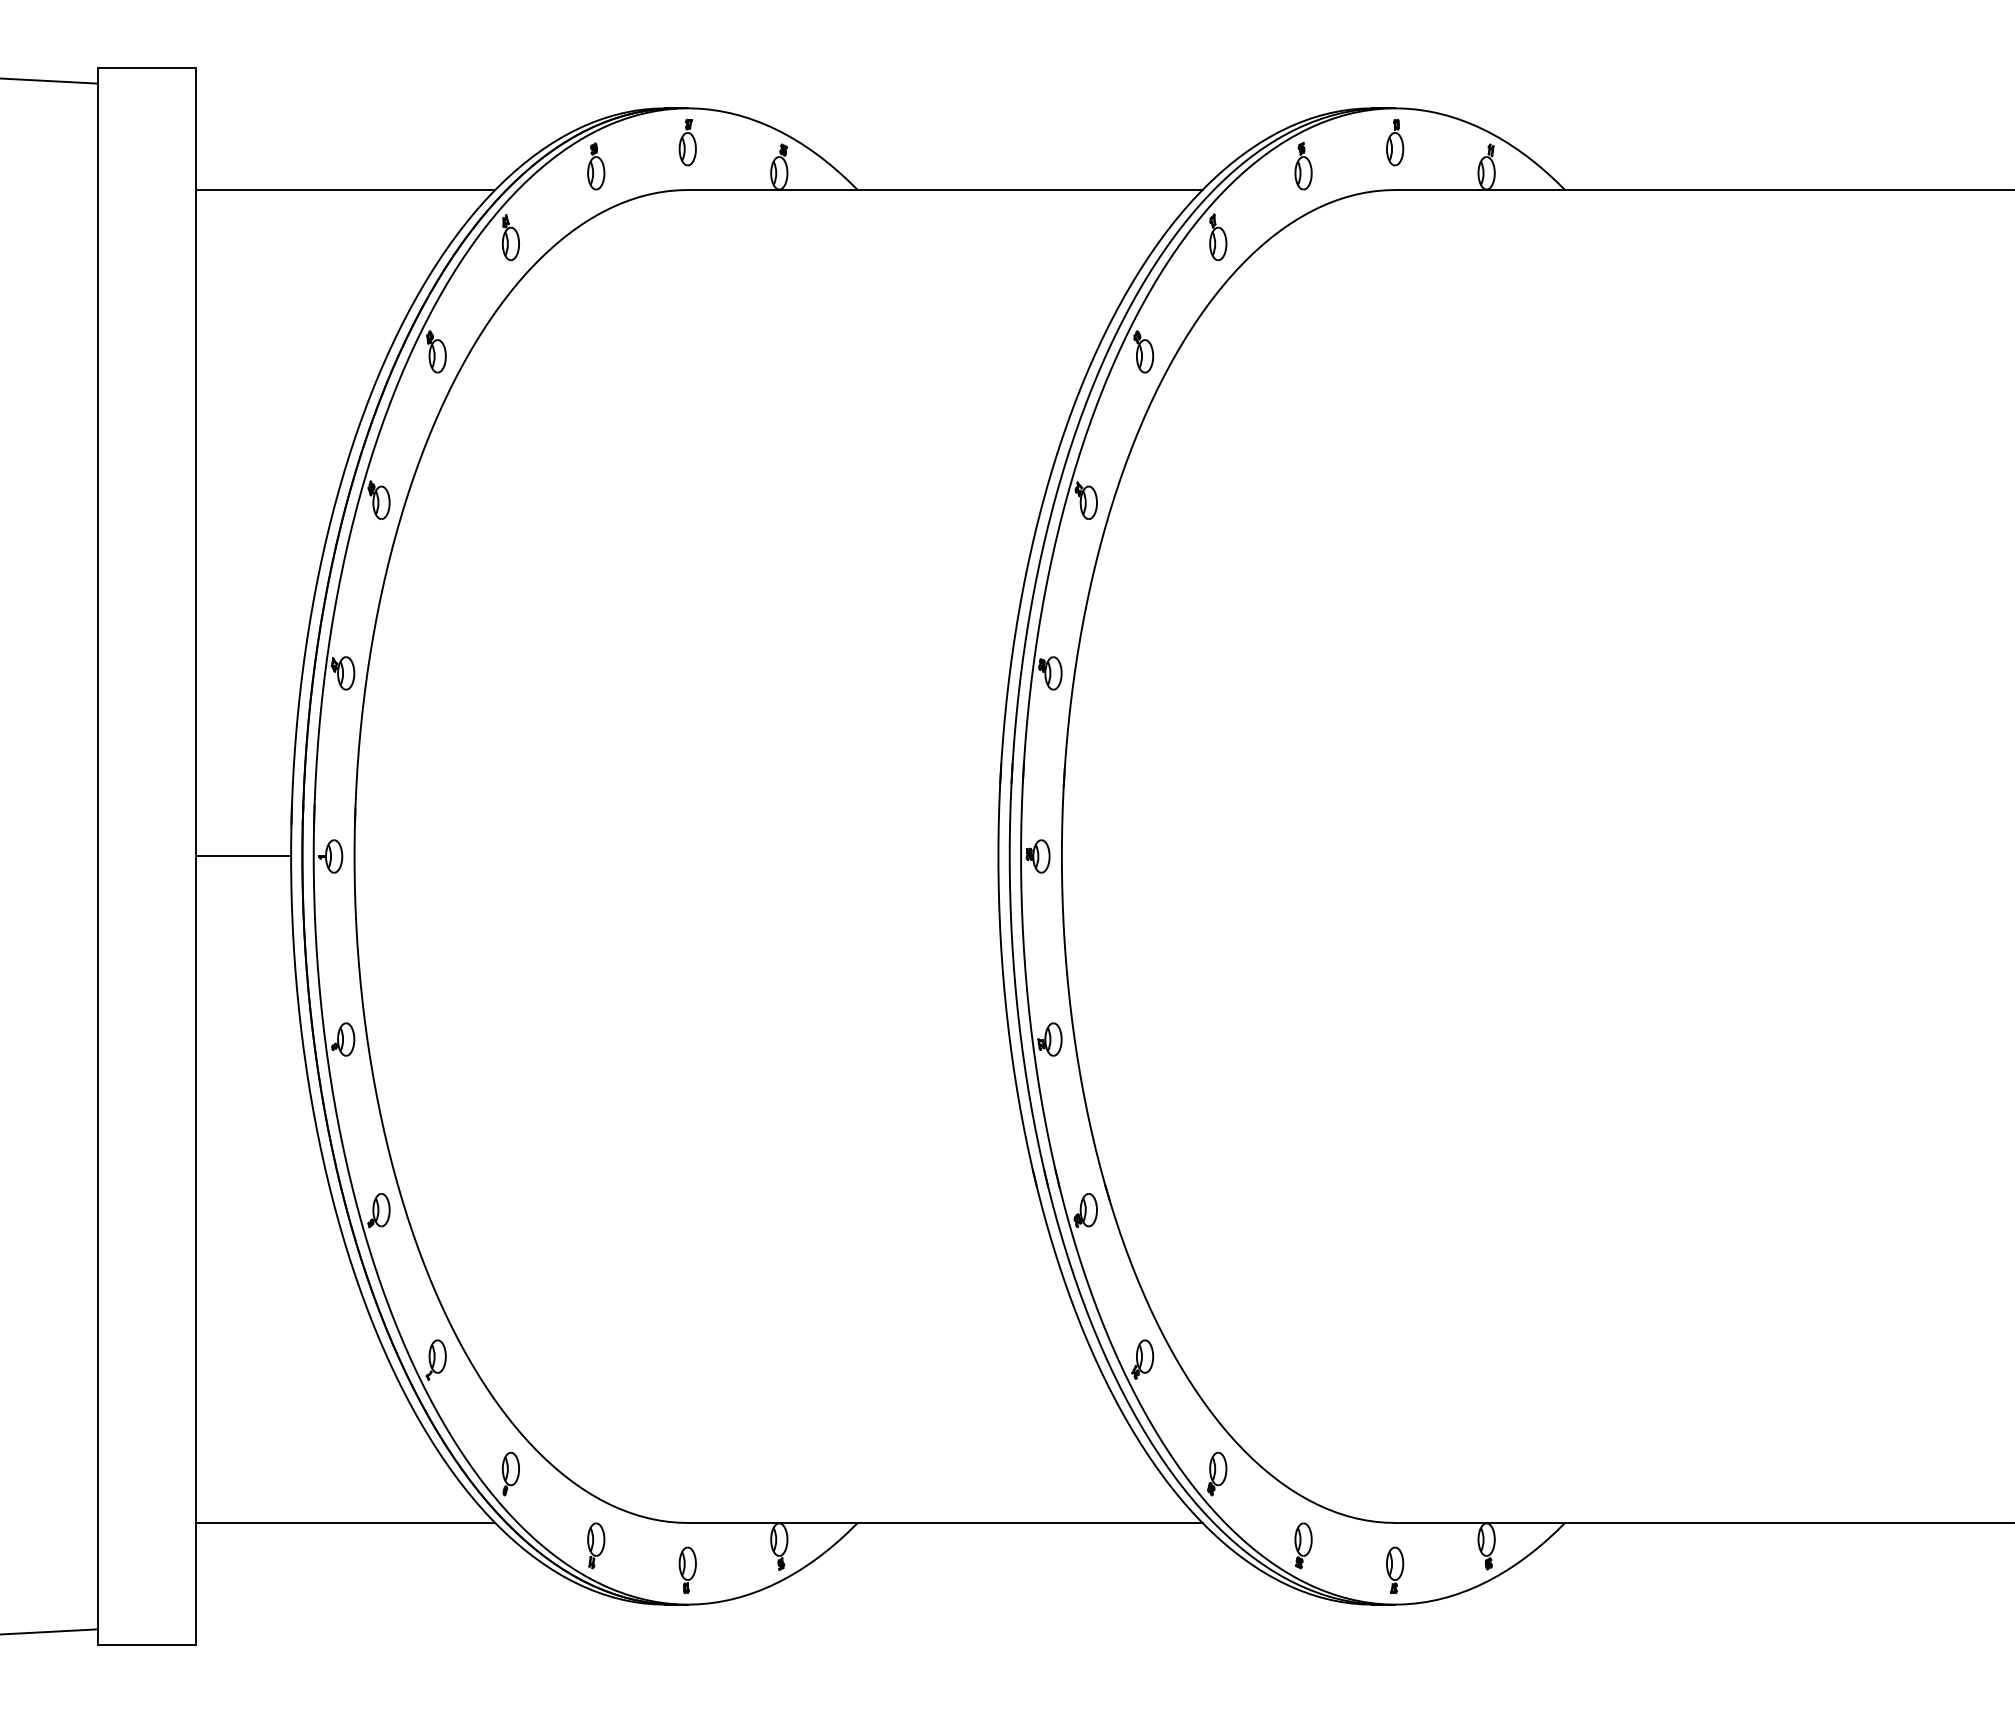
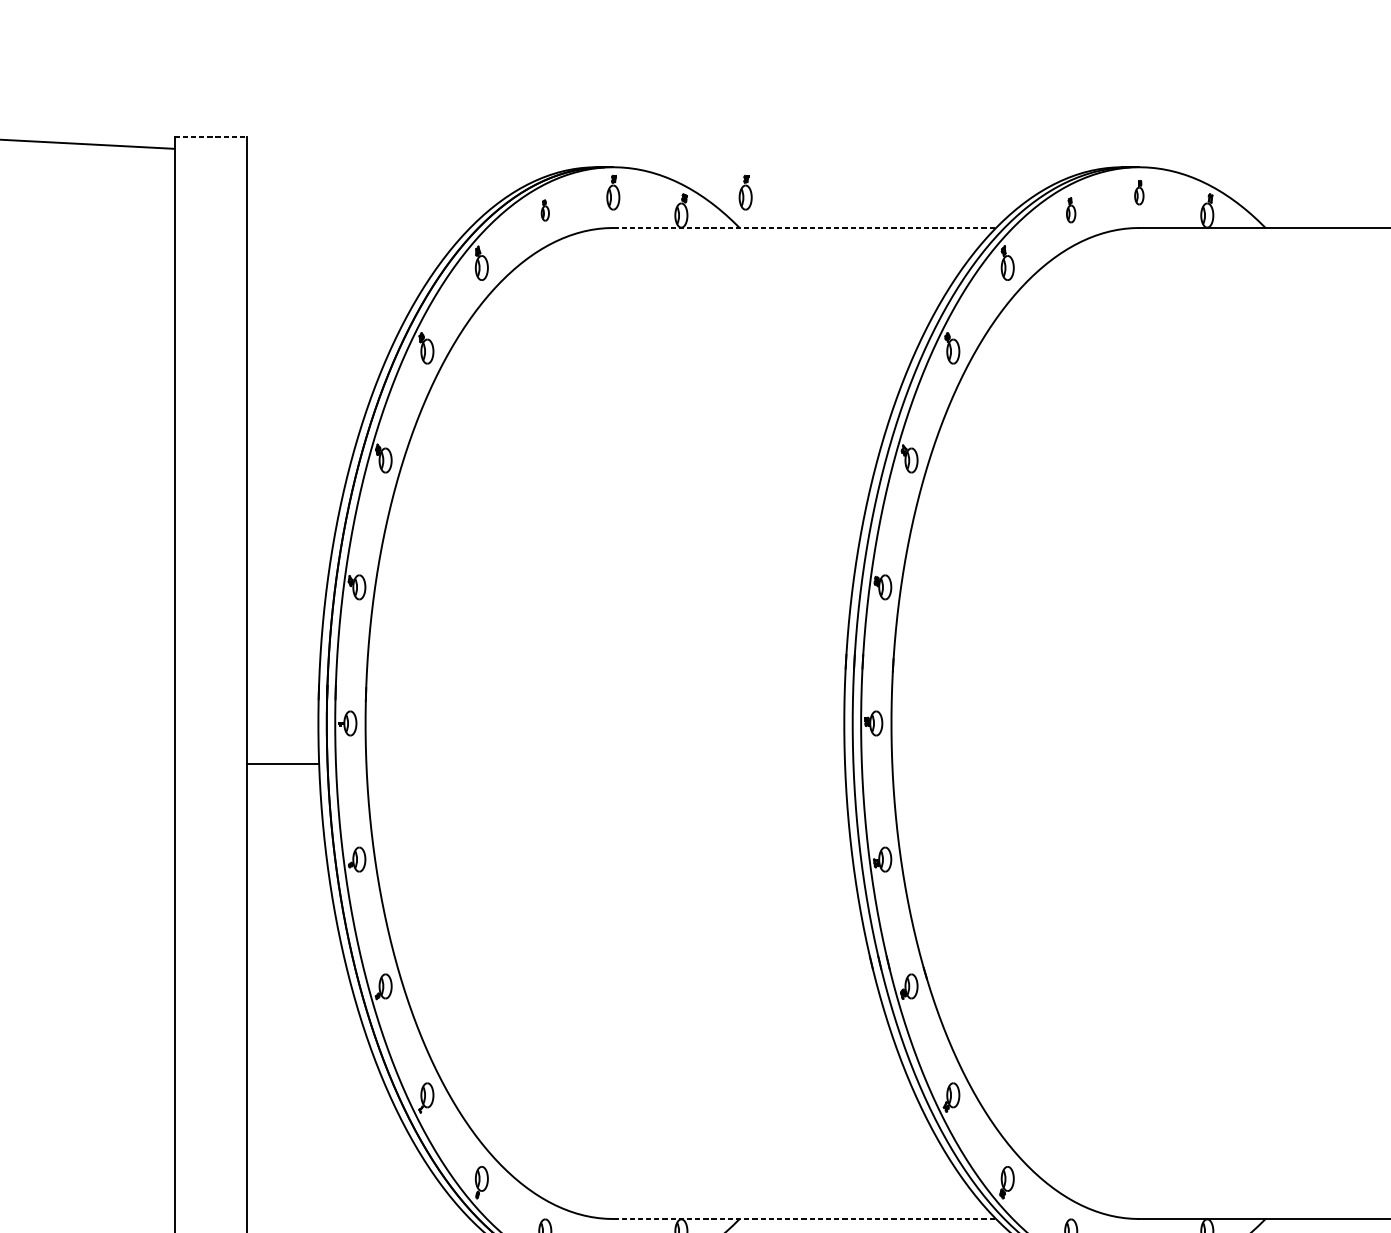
line: (147, 68) -> (211, 137), solid -> dashed
part: (865, 142) -> (745, 192), added
part: (1395, 142) -> (1139, 192), size x0.7
part: (596, 166) -> (545, 210), size x0.6
part: (1303, 166) -> (1071, 210), size x0.7
line: (345, 190) -> (358, 228), removed
line: (945, 190) -> (804, 228), solid -> dashed
line: (243, 856) -> (283, 764), moved
line: (345, 1522) -> (358, 1218), removed
line: (945, 1522) -> (804, 1218), solid -> dashed

